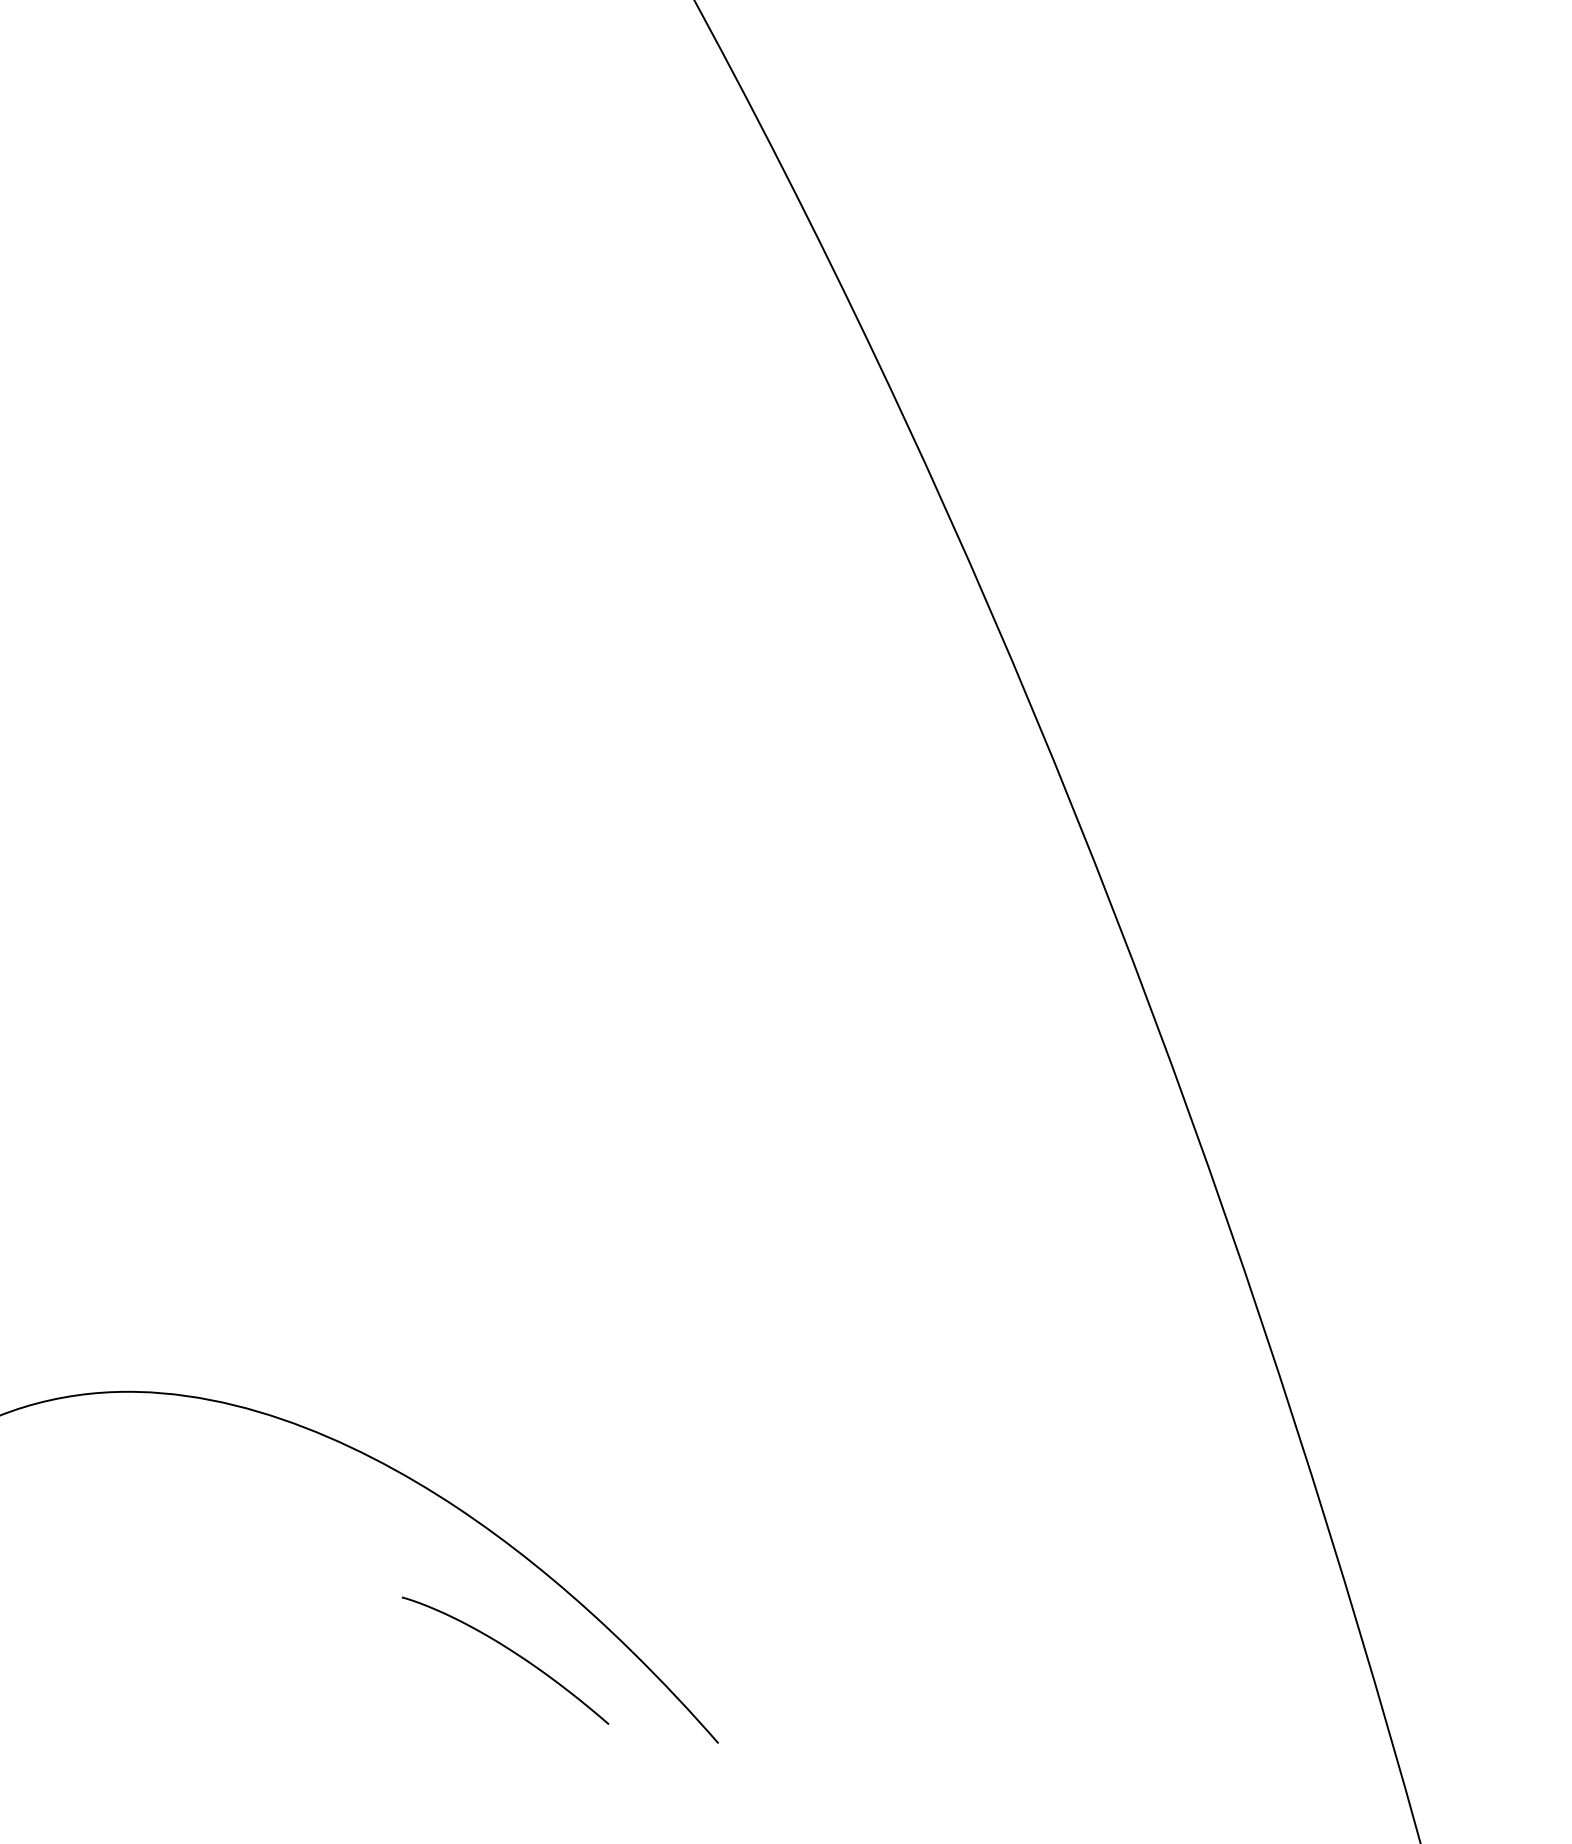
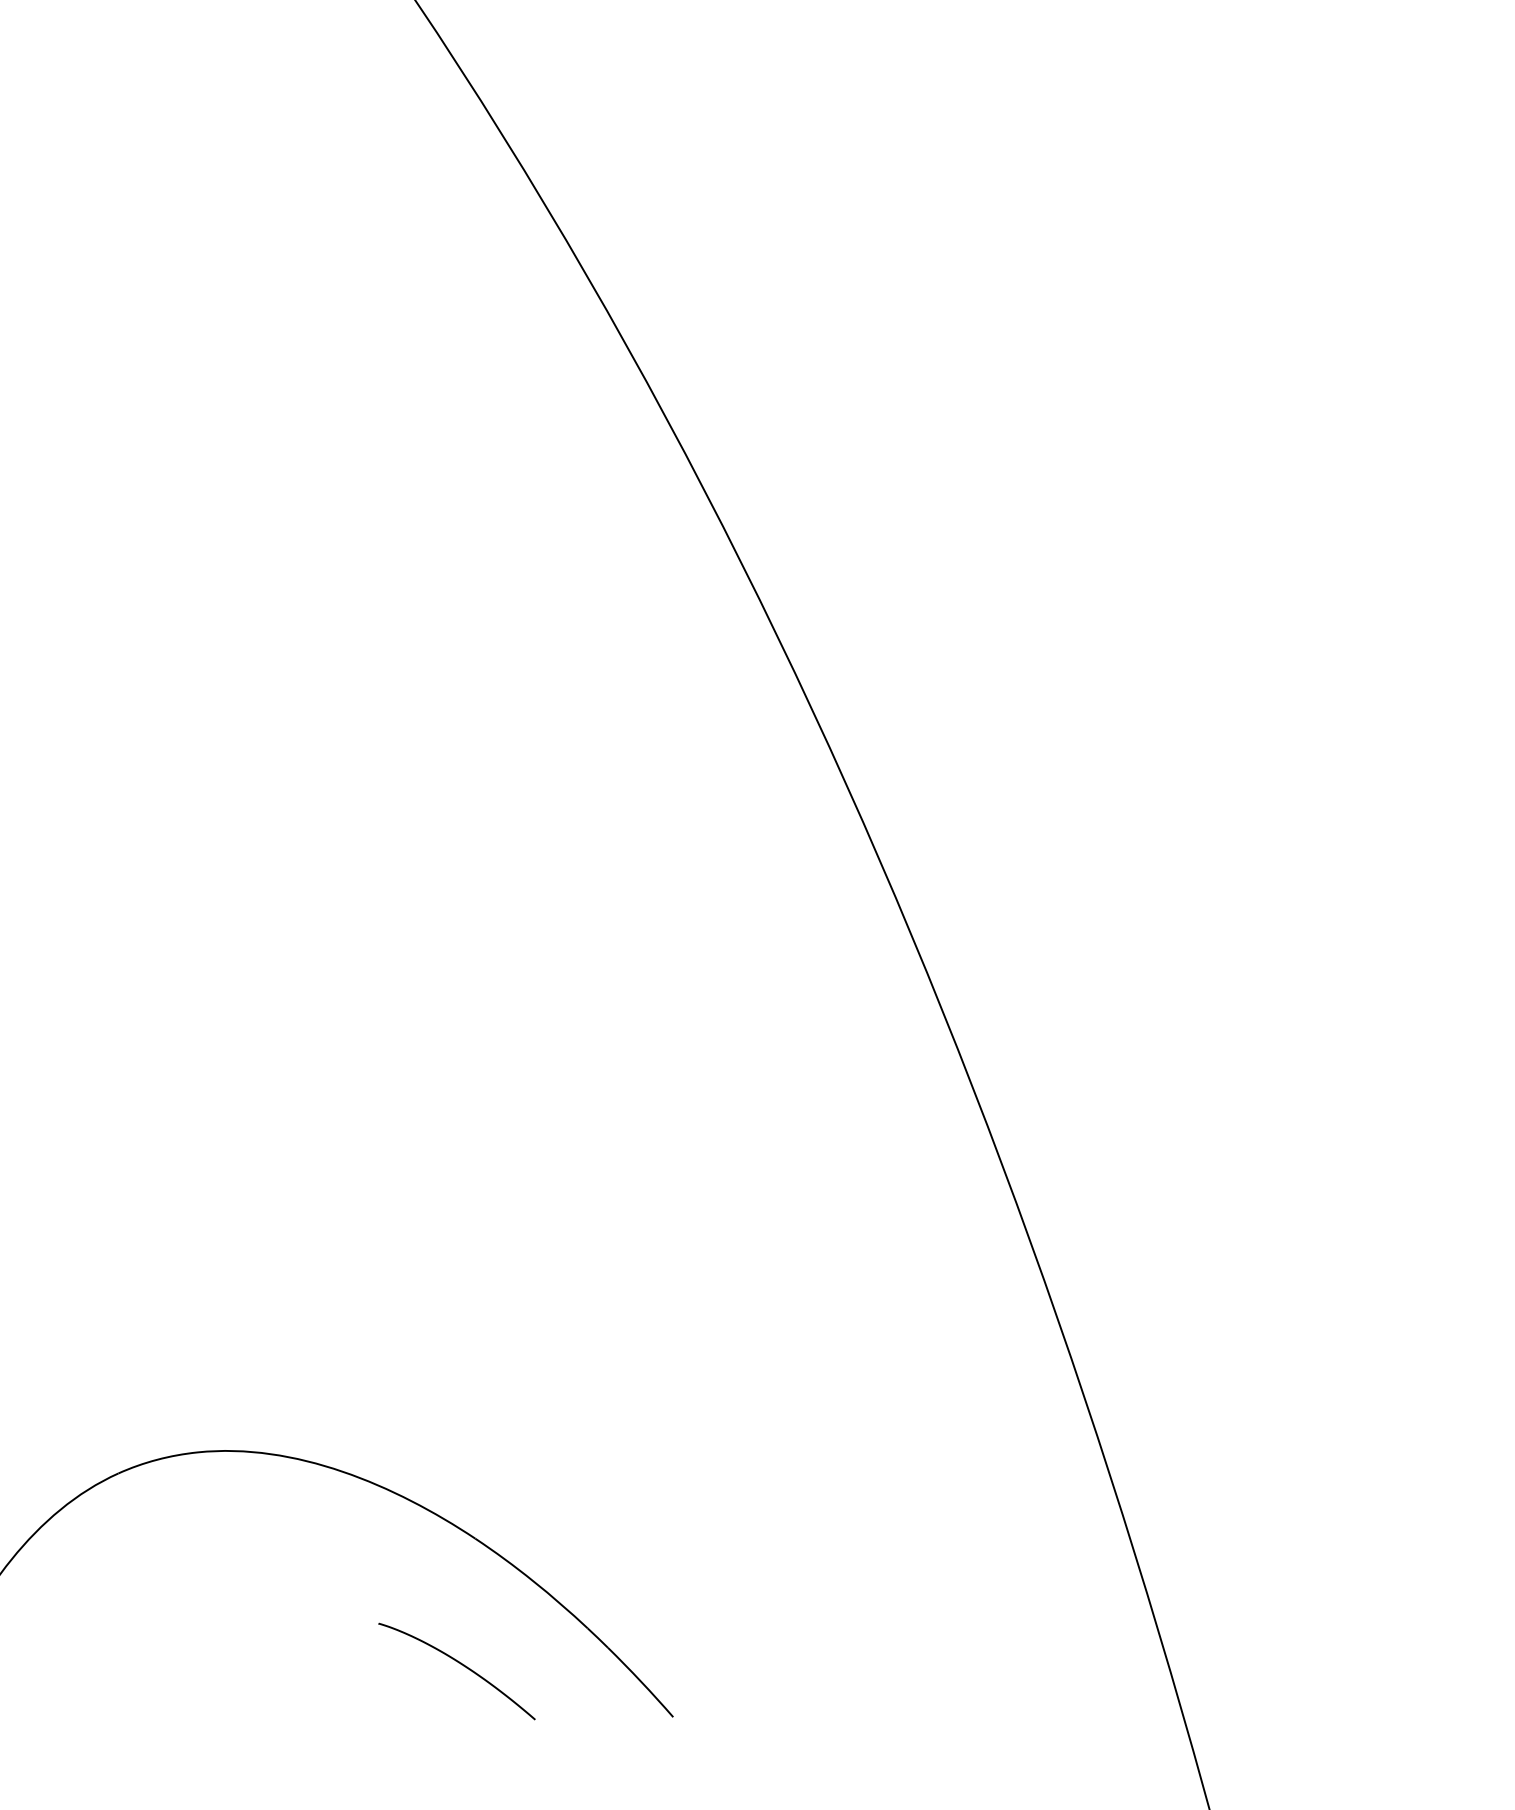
curve: (510, 1651) -> (460, 1664), moved

